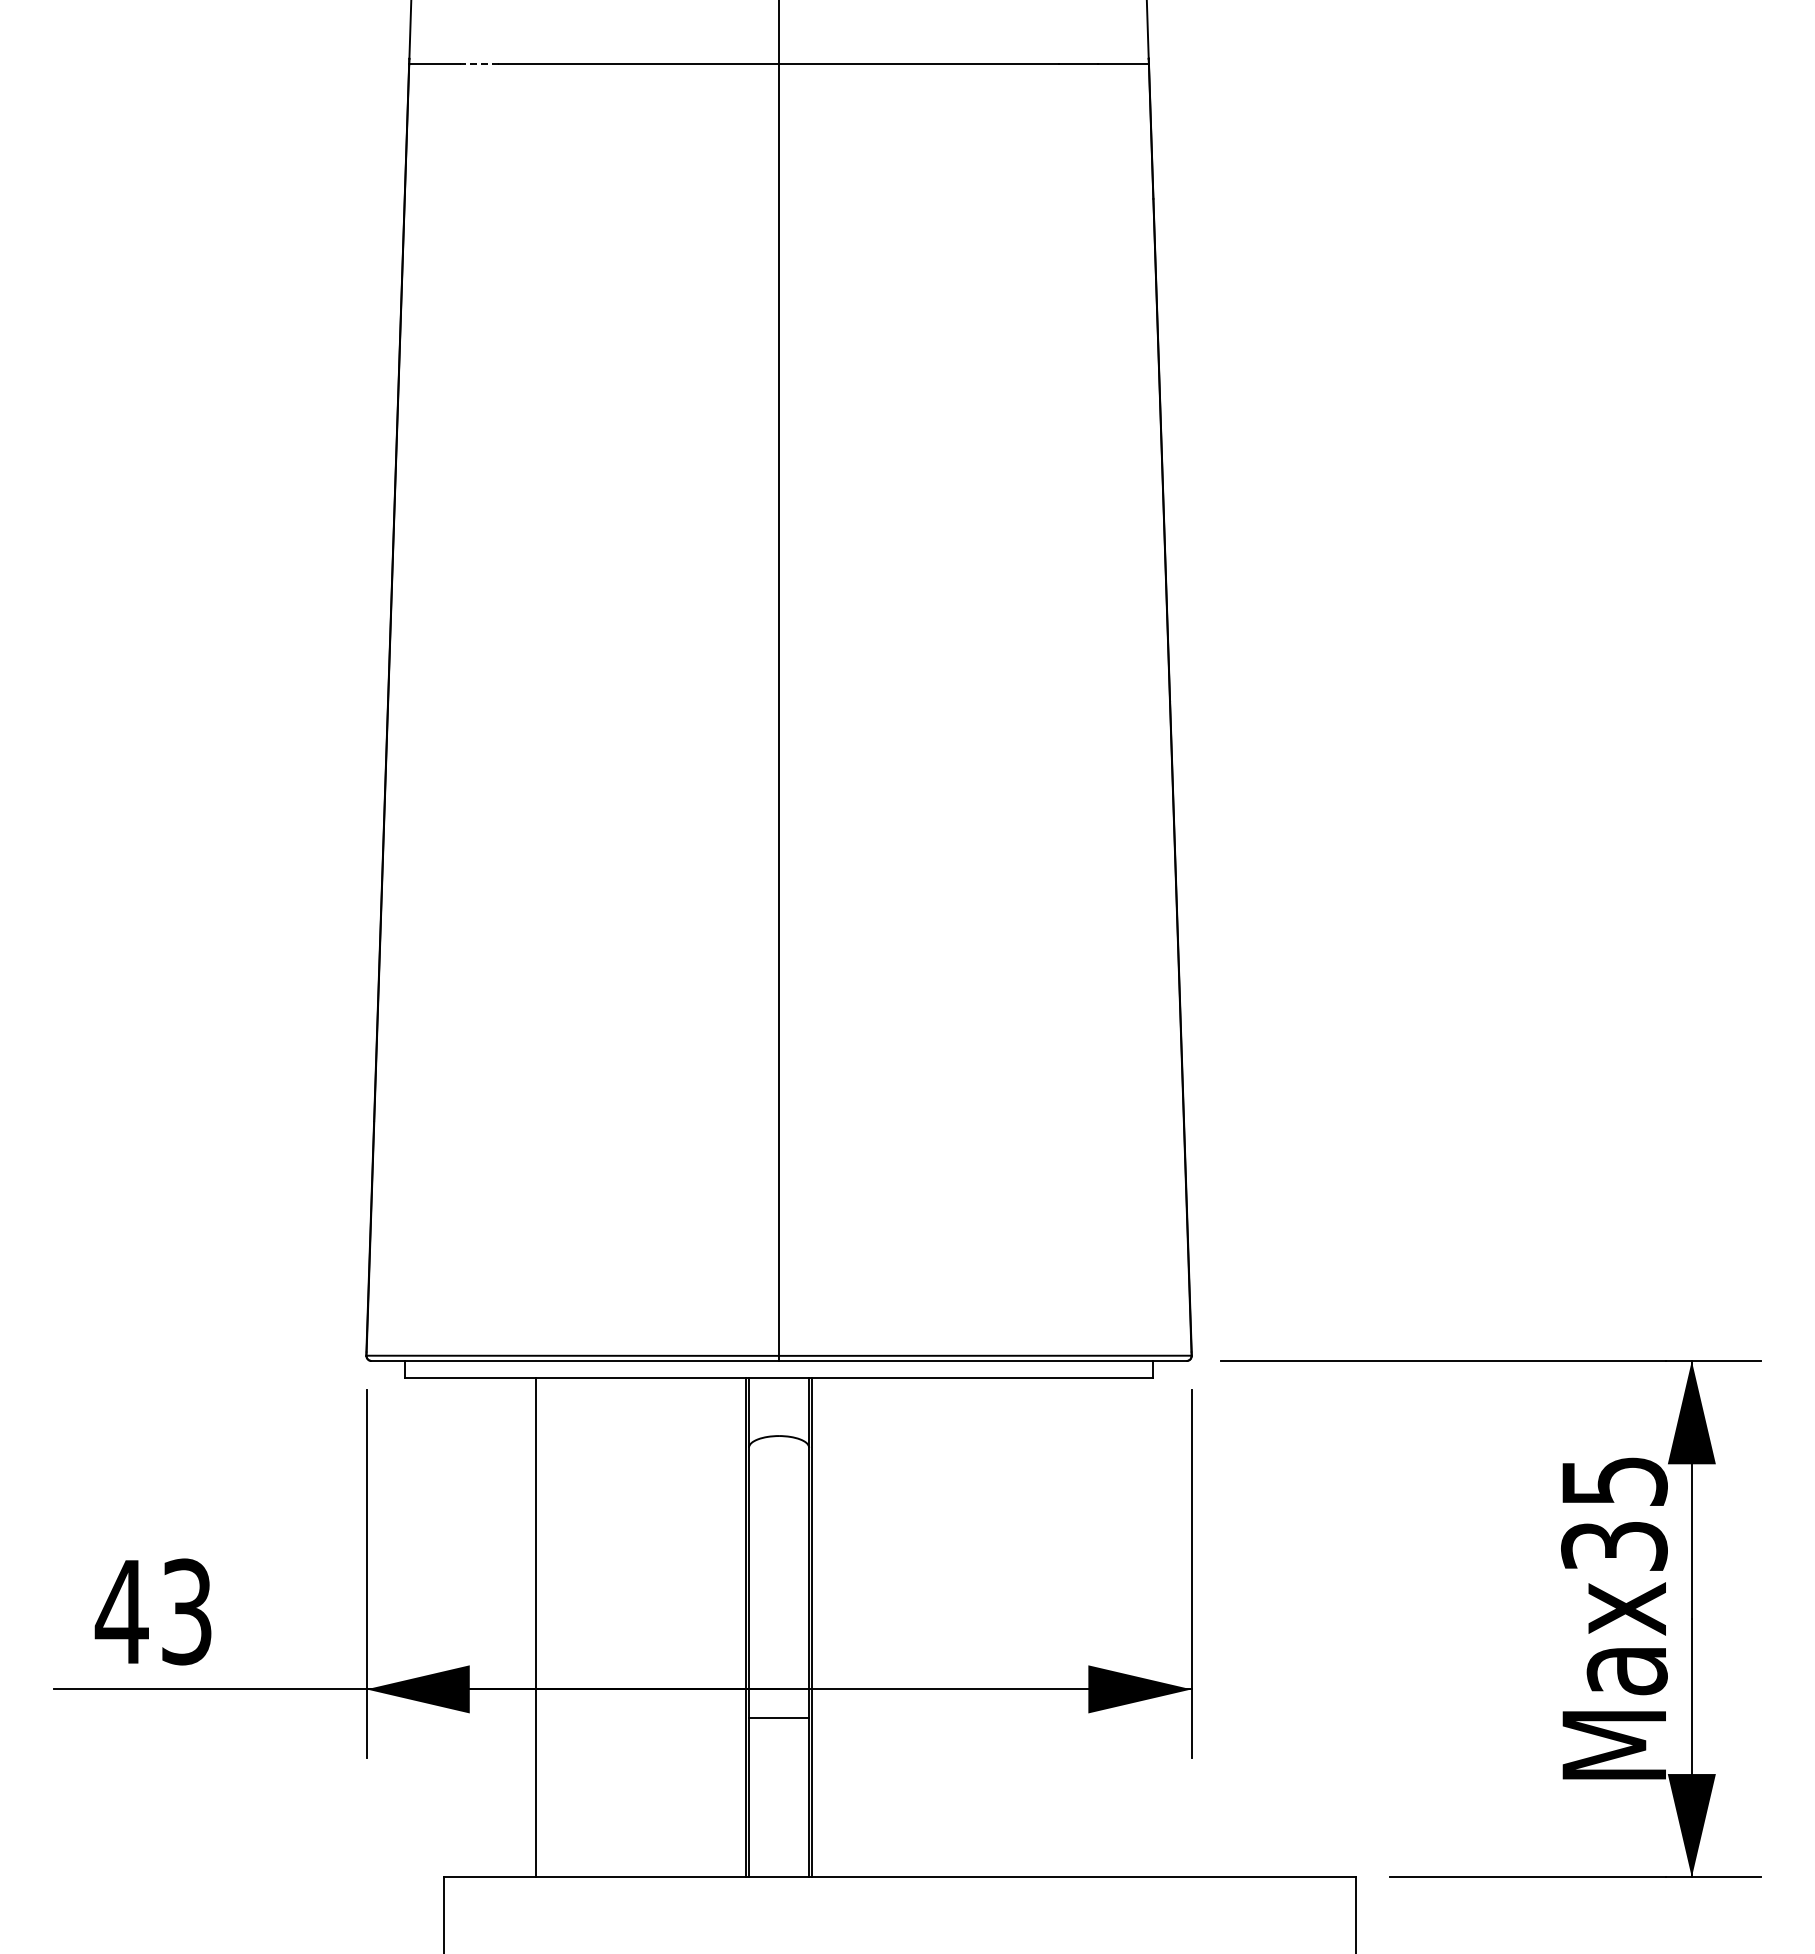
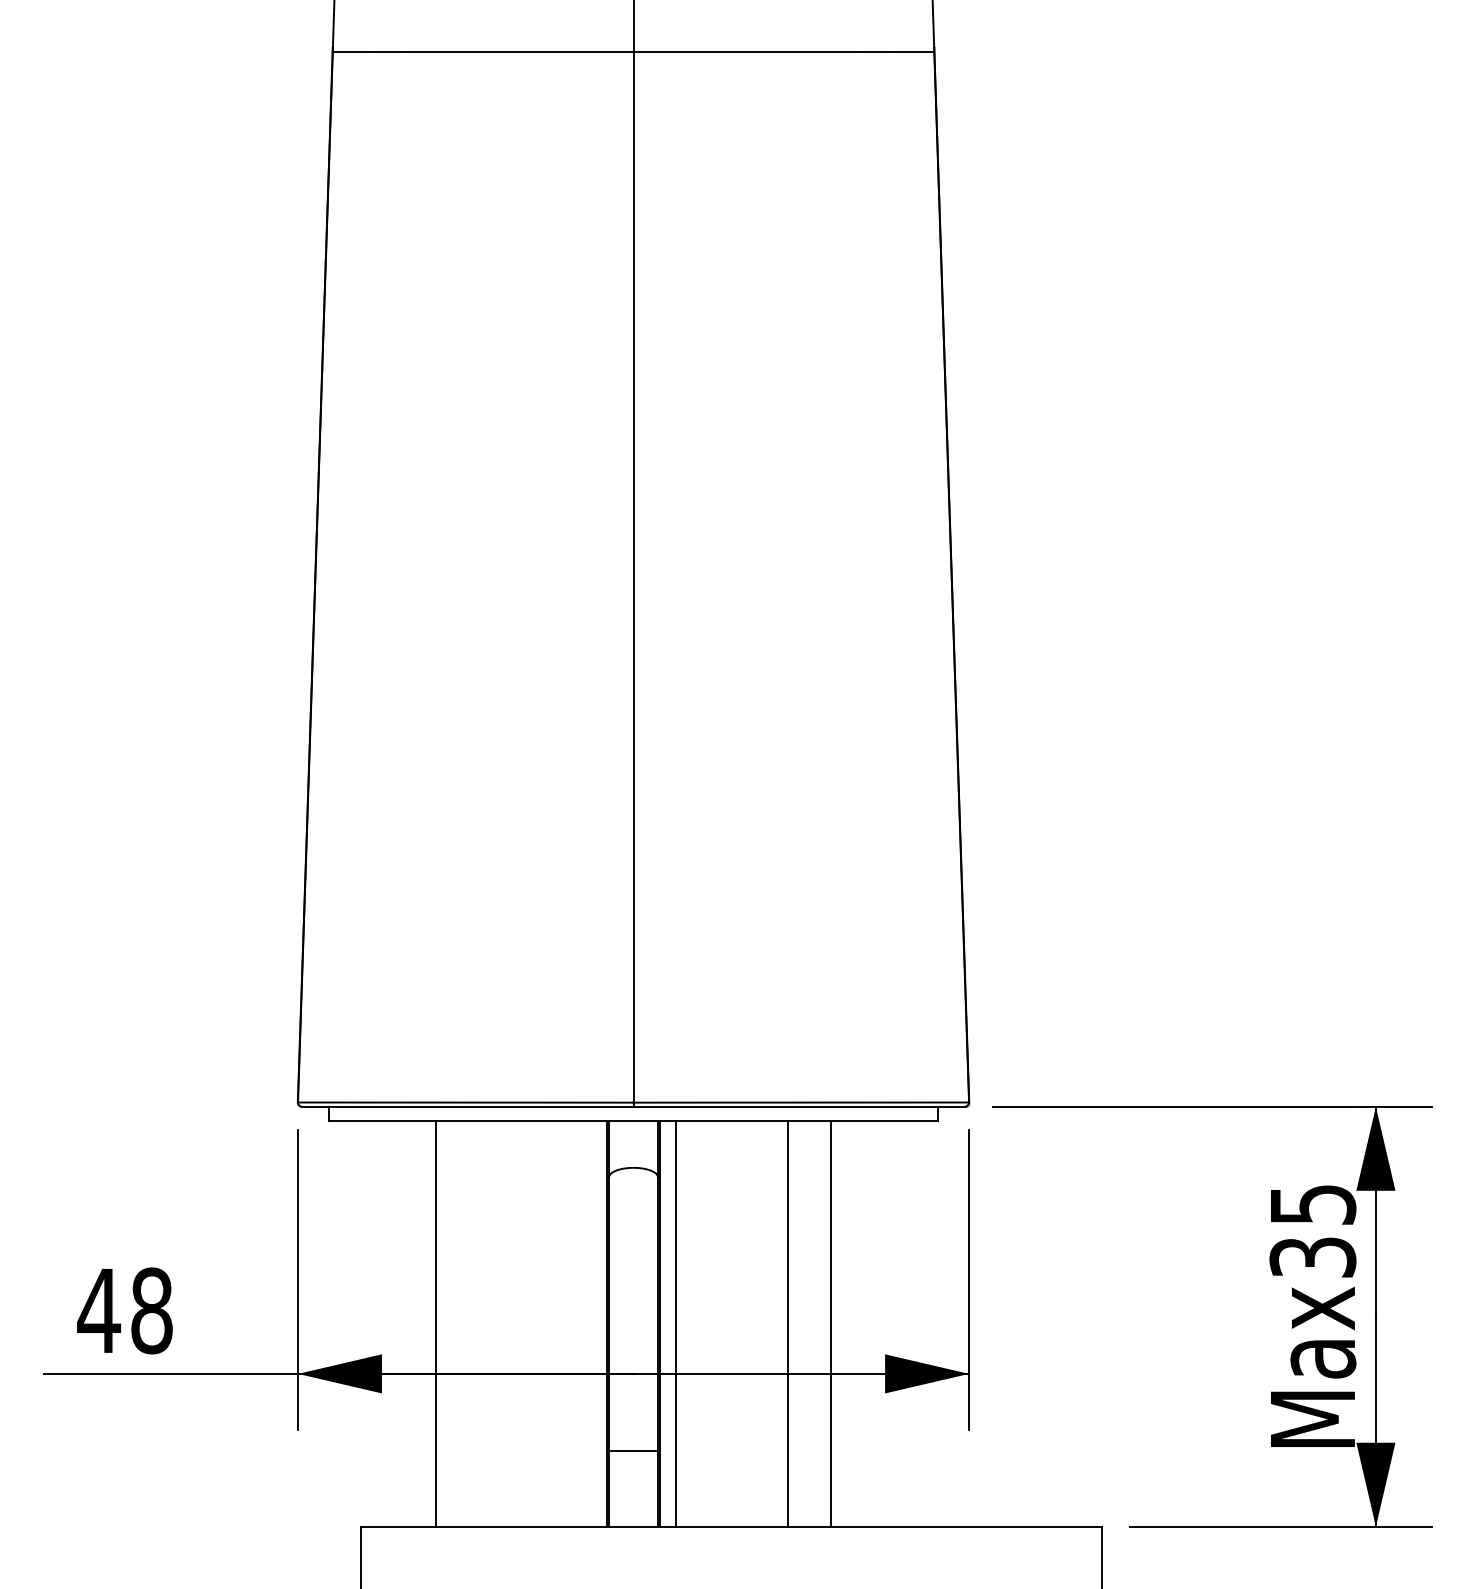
line: (479, 64) -> (389, 52), dashed -> solid
text: (186, 1611) -> (151, 1310), 43 -> 48
line: (830, 1627) -> (675, 1323), added
line: (968, 1627) -> (787, 1323), added
line: (1021, 1627) -> (830, 1323), added
line: (778, 1718) -> (633, 1451), moved

